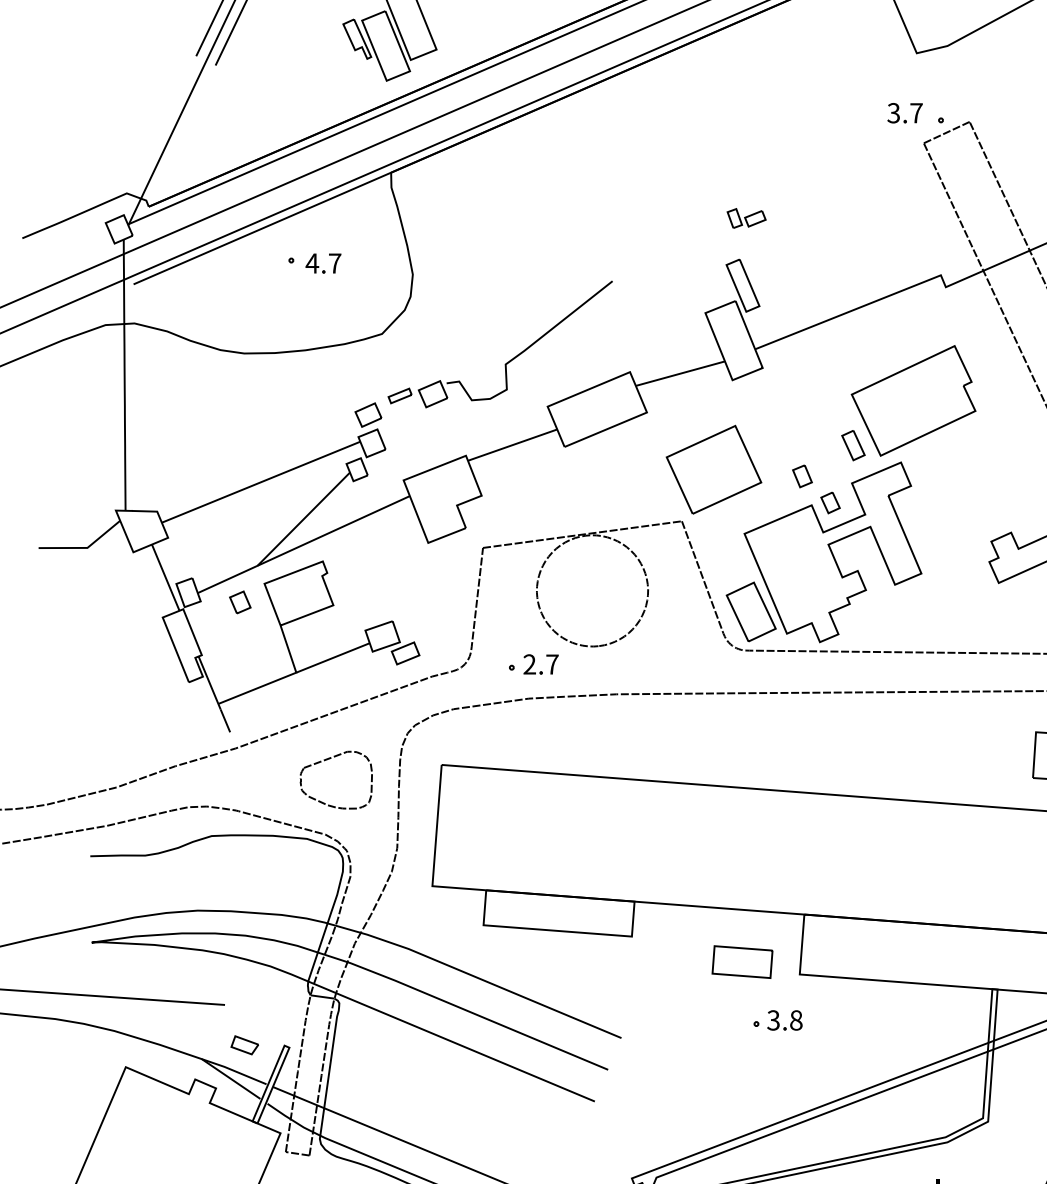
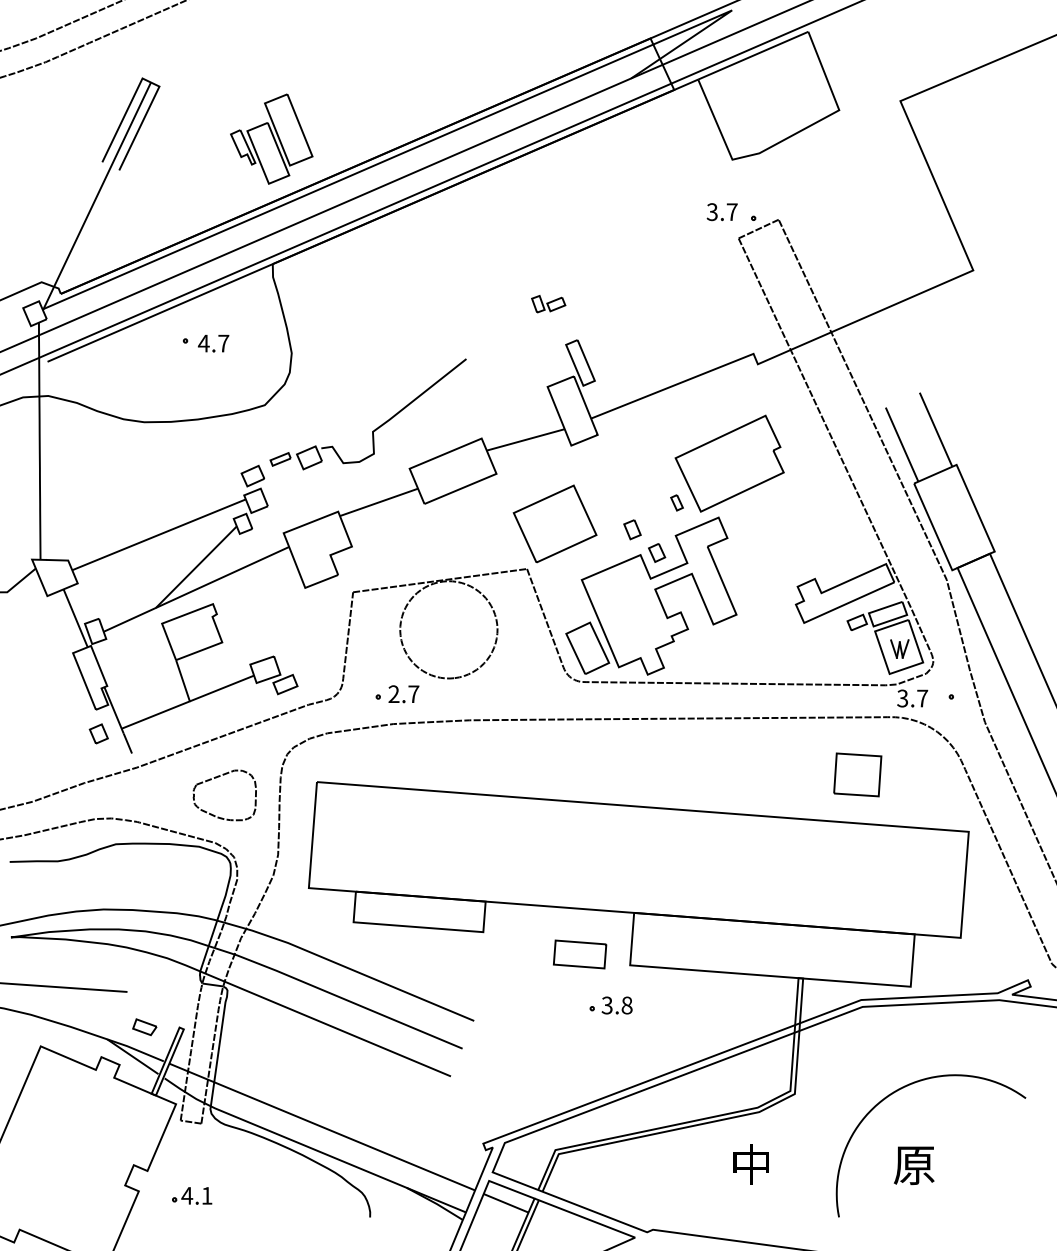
part: (746, 218) -> (548, 304), moved
part: (852, 445) -> (676, 502), size x0.6
part: (239, 601) -> (98, 733), moved

